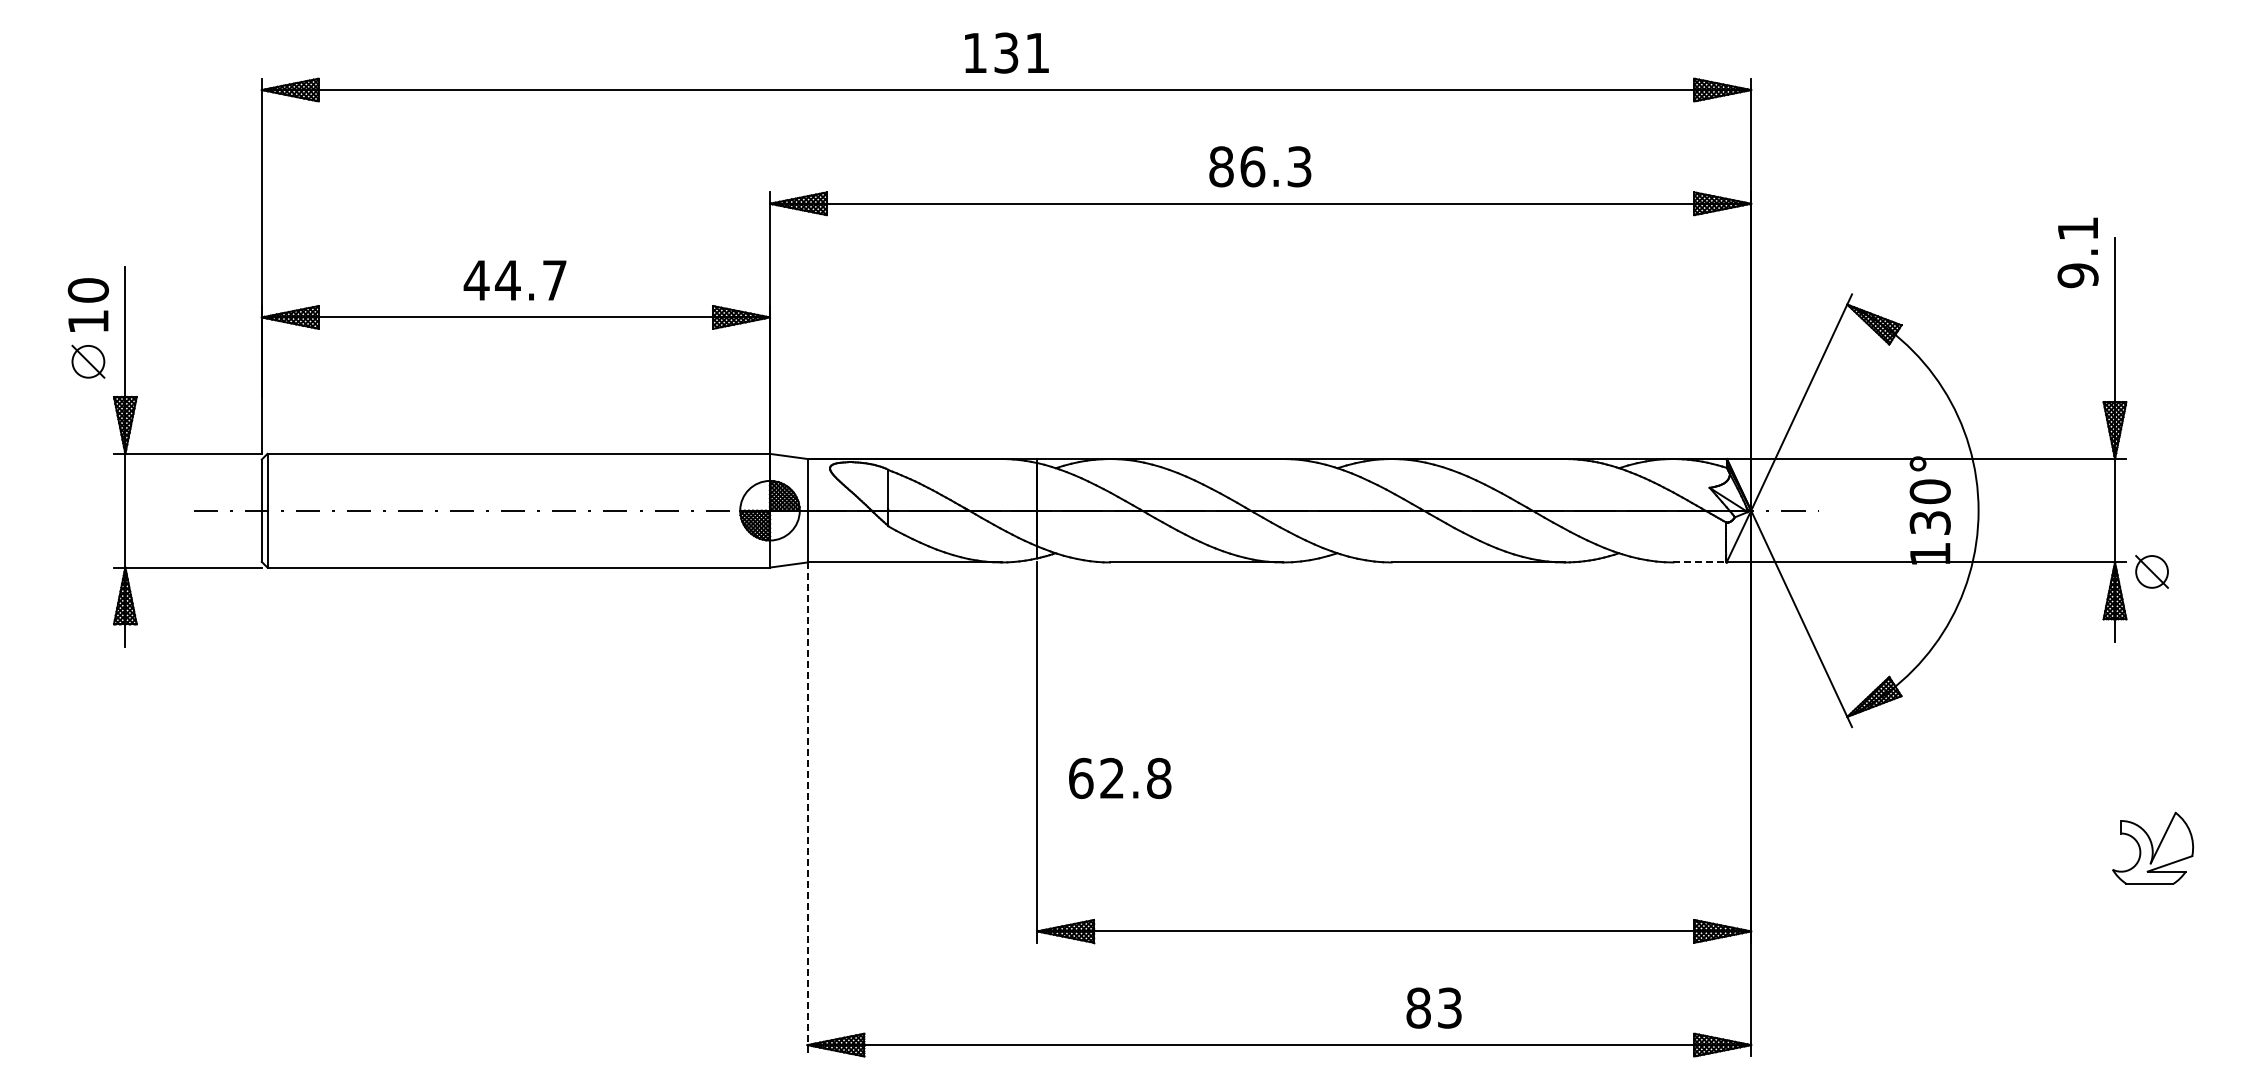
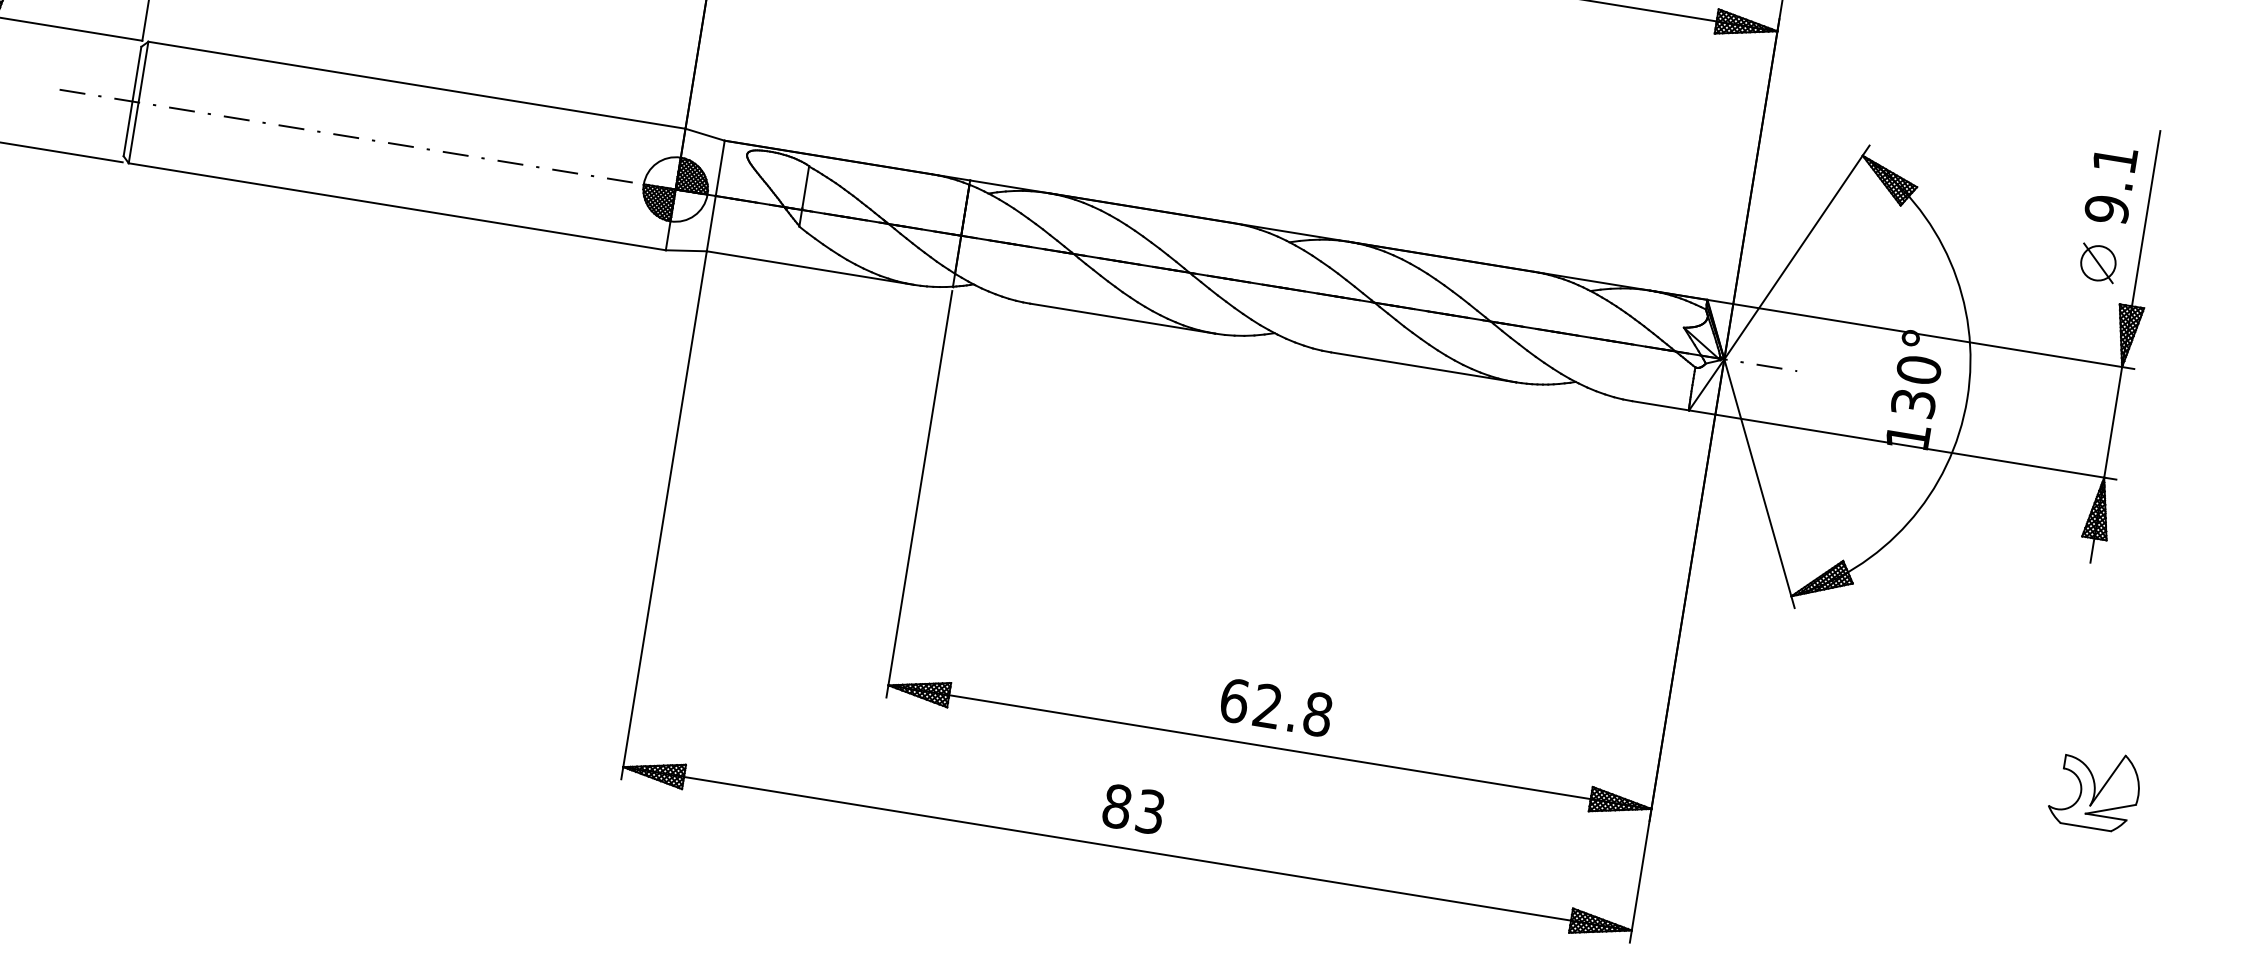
text: (2077, 252) -> (2110, 184), moved
line: (1700, 562) -> (1661, 405), dashed -> solid
part: (2151, 571) -> (2097, 262), moved
text: (1120, 777) -> (1276, 706), moved
line: (807, 809) -> (664, 515), dashed -> solid
text: (1433, 1007) -> (1133, 808), moved

